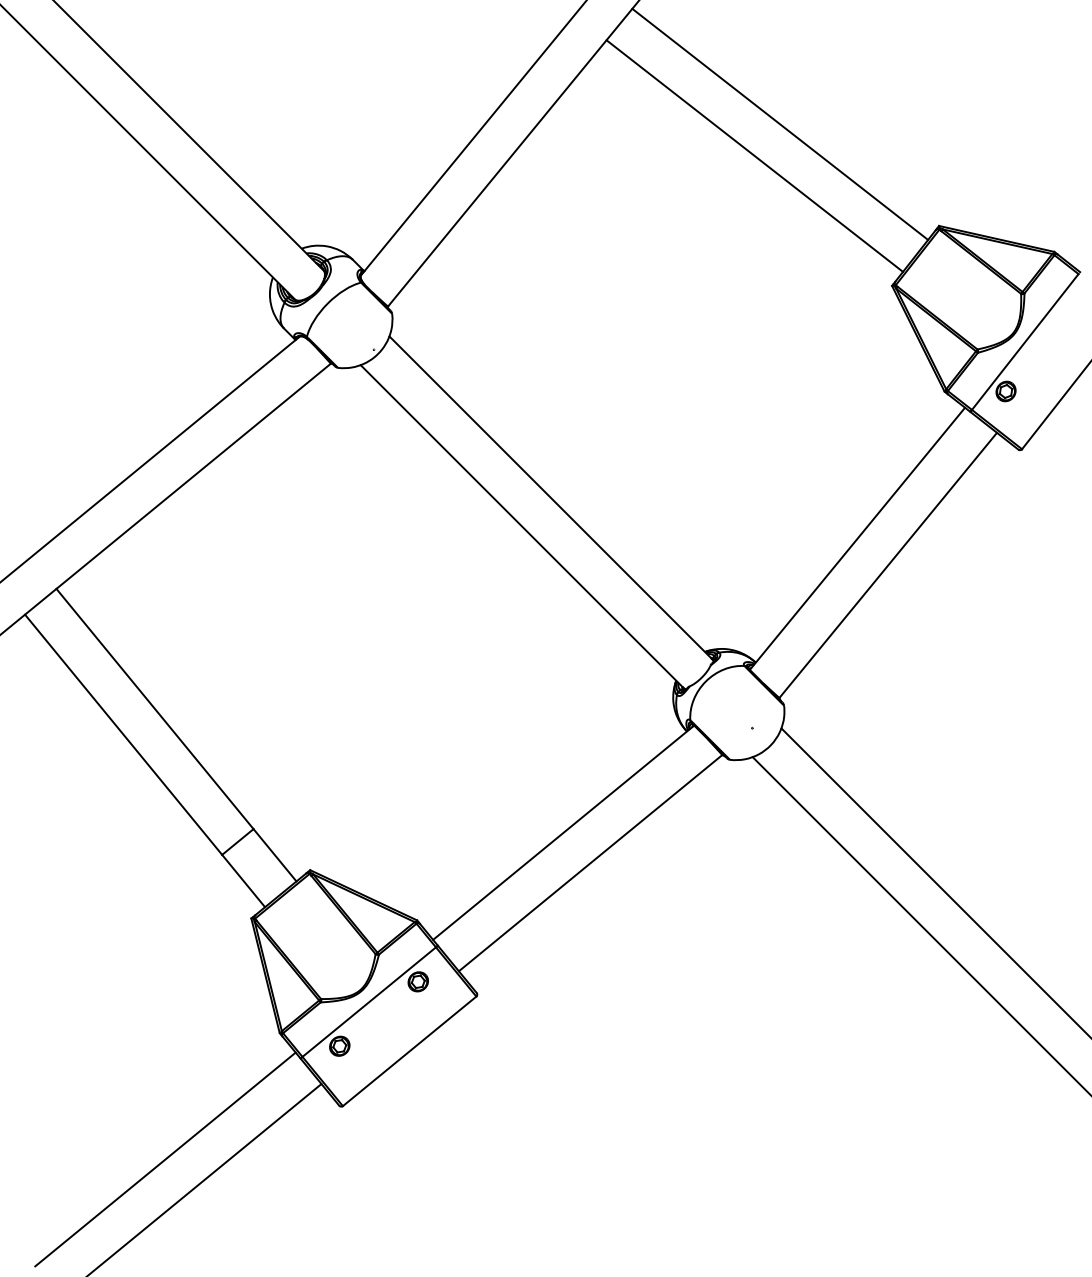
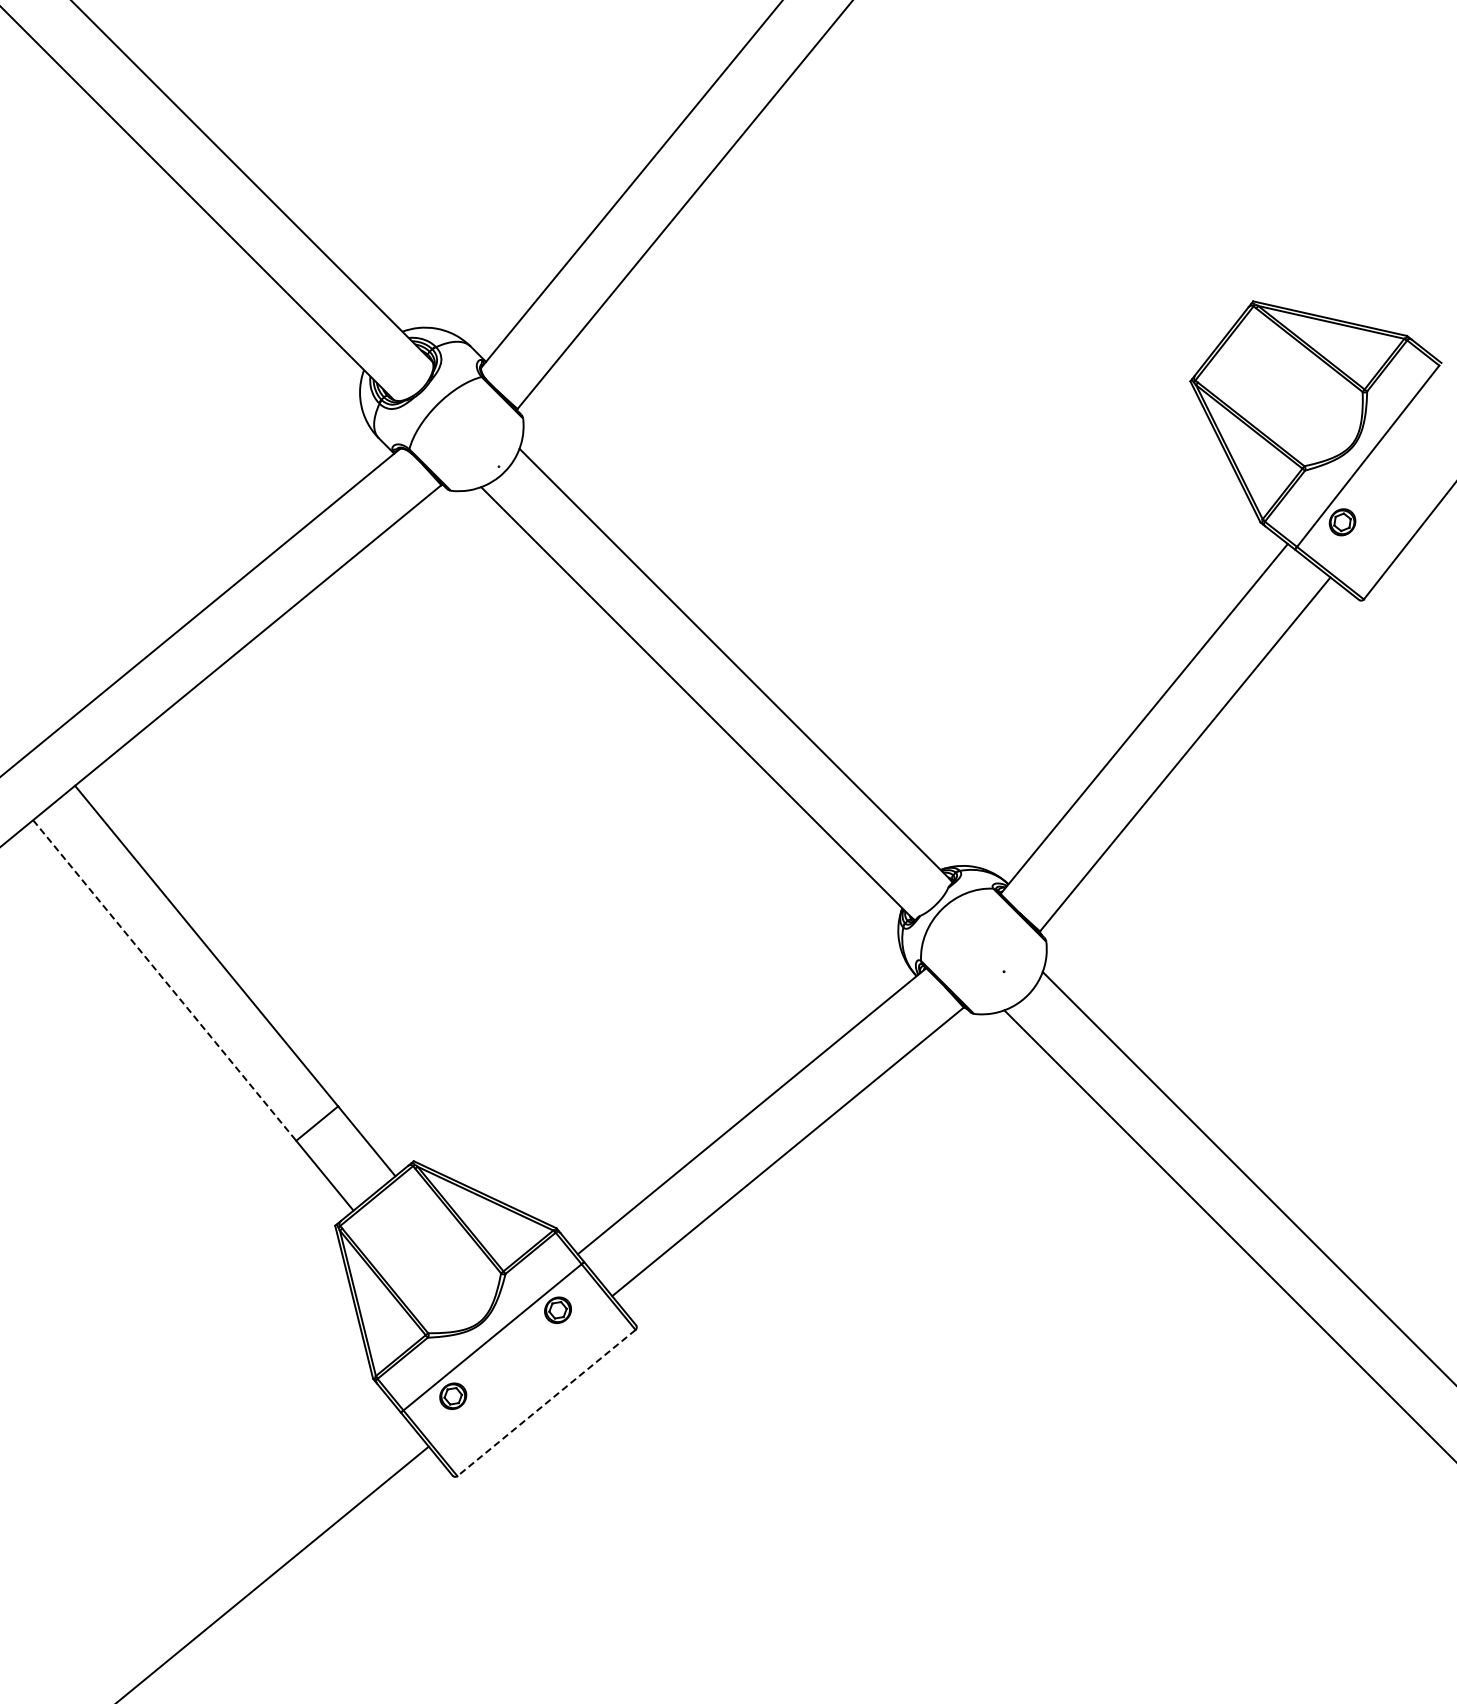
line: (779, 124) -> (1040, 165), removed
line: (755, 155) -> (1007, 207), removed
line: (124, 734) -> (165, 980), solid -> dashed
line: (409, 1051) -> (546, 1403), solid -> dashed
line: (165, 1159) -> (220, 1547), removed

